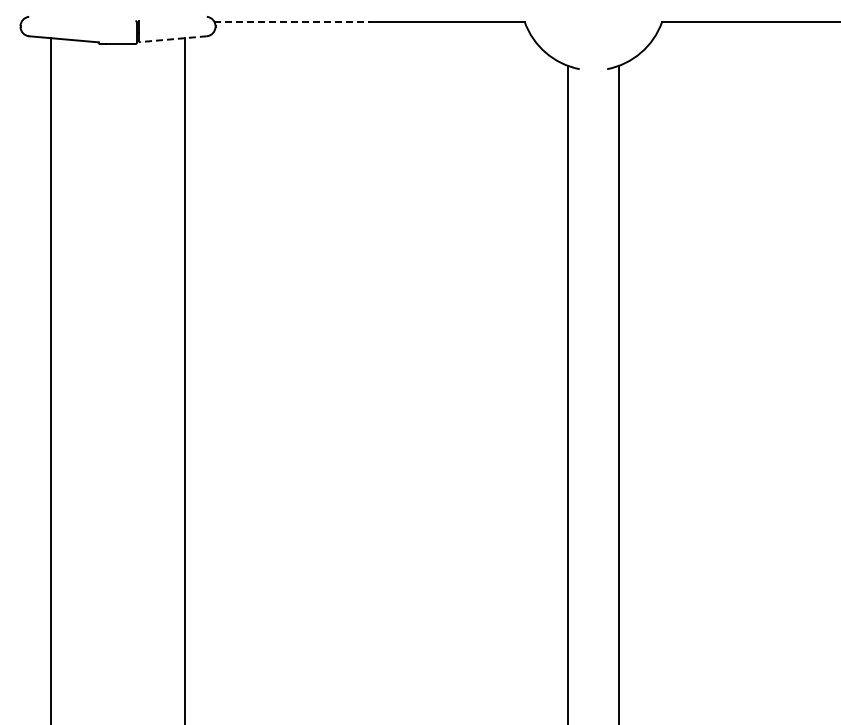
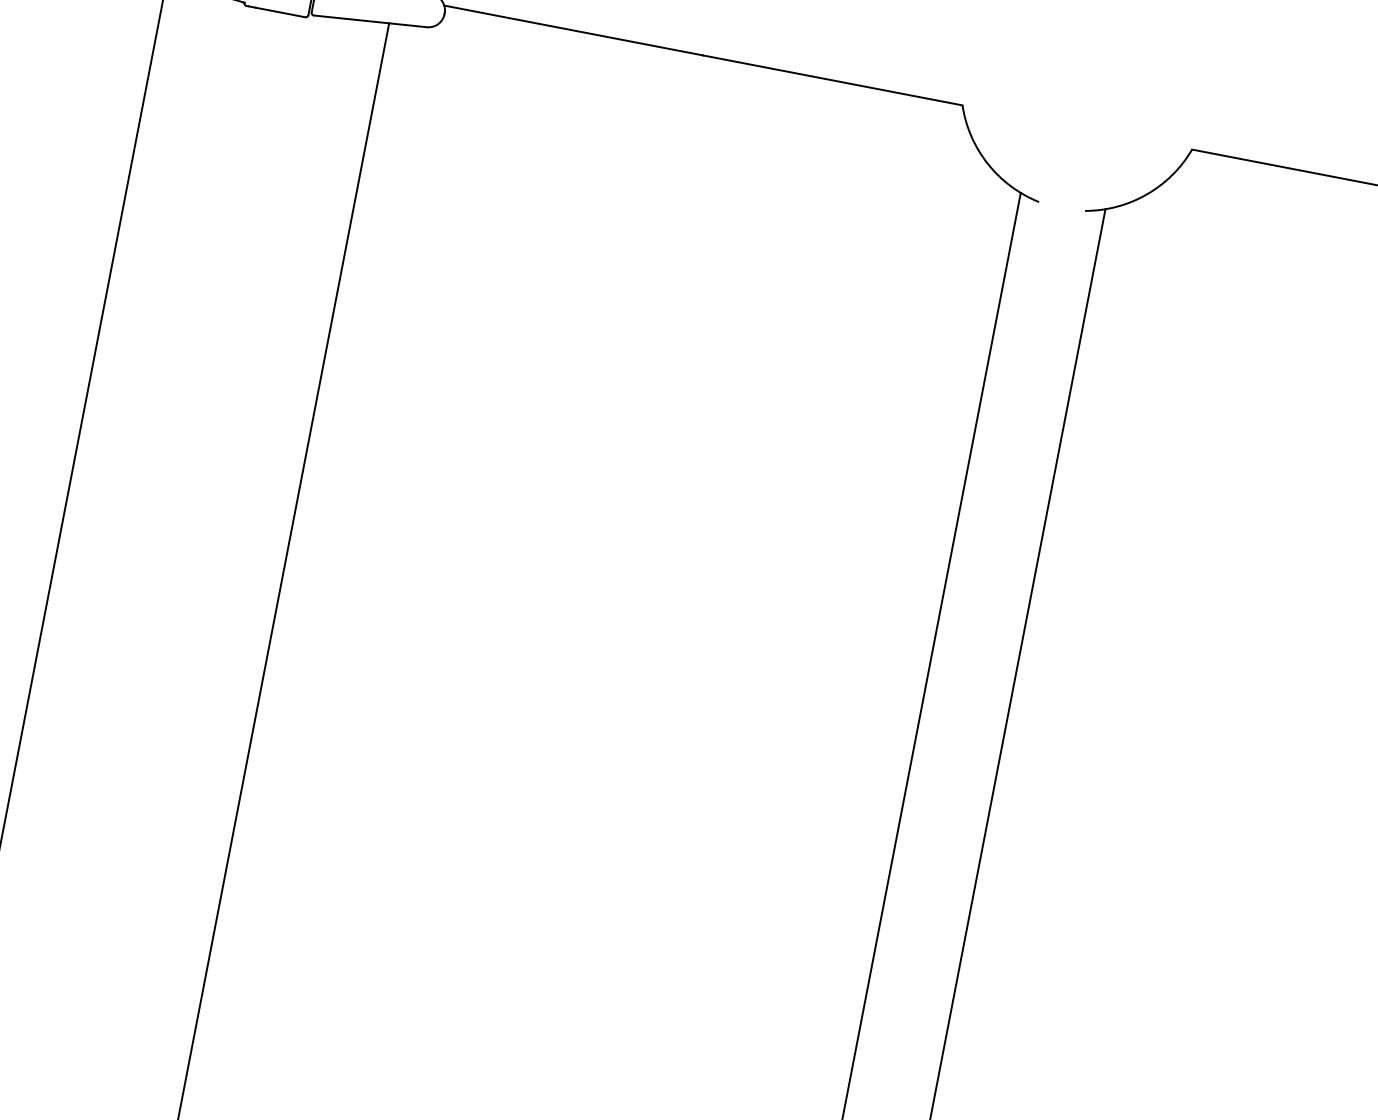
line: (292, 21) -> (574, 30), dashed -> solid
line: (173, 39) -> (370, 21), dashed -> solid

